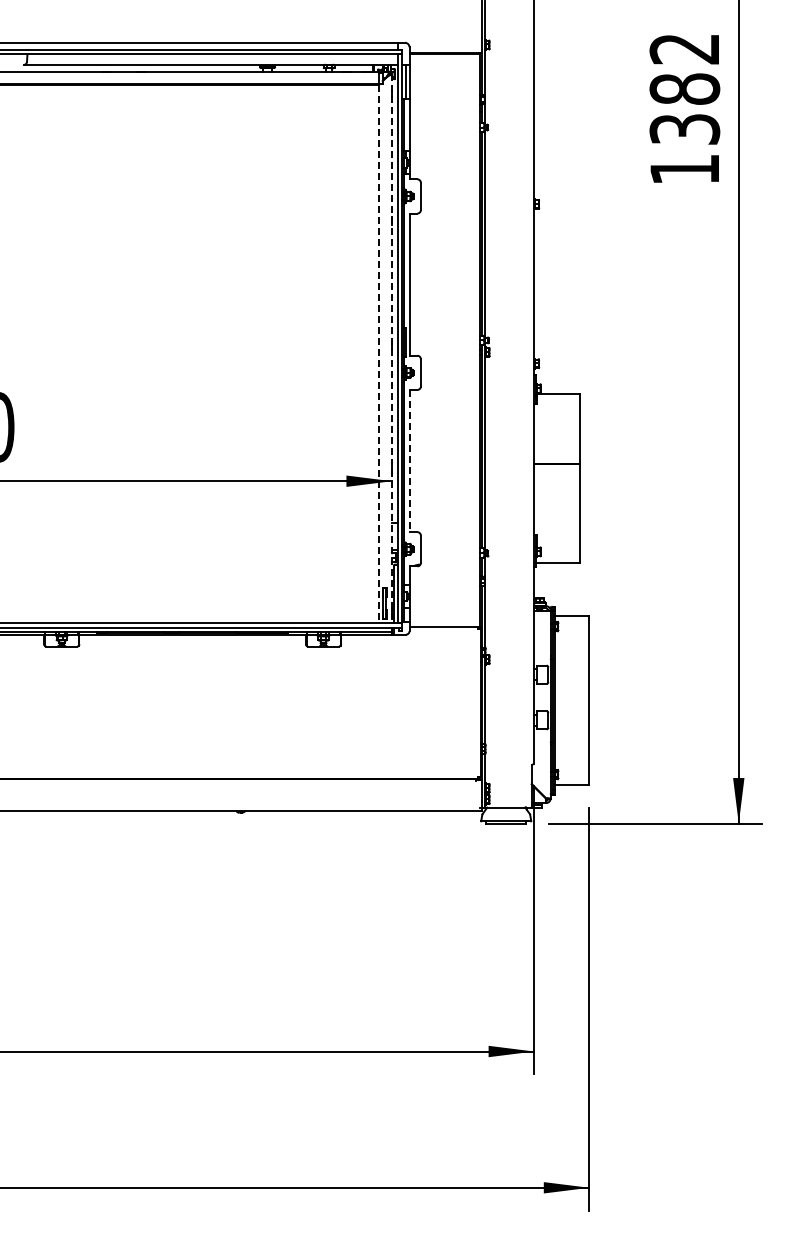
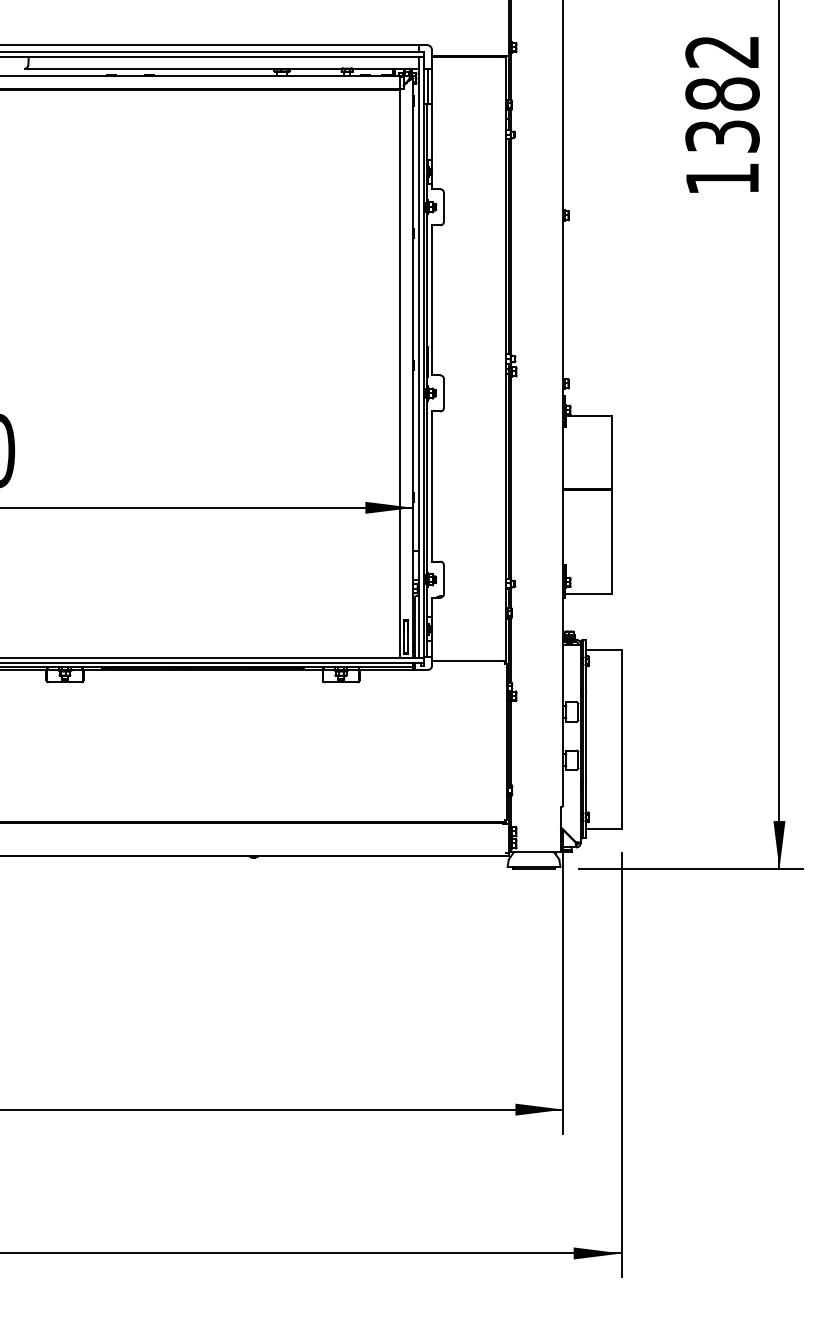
line: (391, 349) -> (412, 368), dashed -> solid
line: (379, 354) -> (400, 374), dashed -> solid
line: (409, 461) -> (431, 487), dashed -> solid

